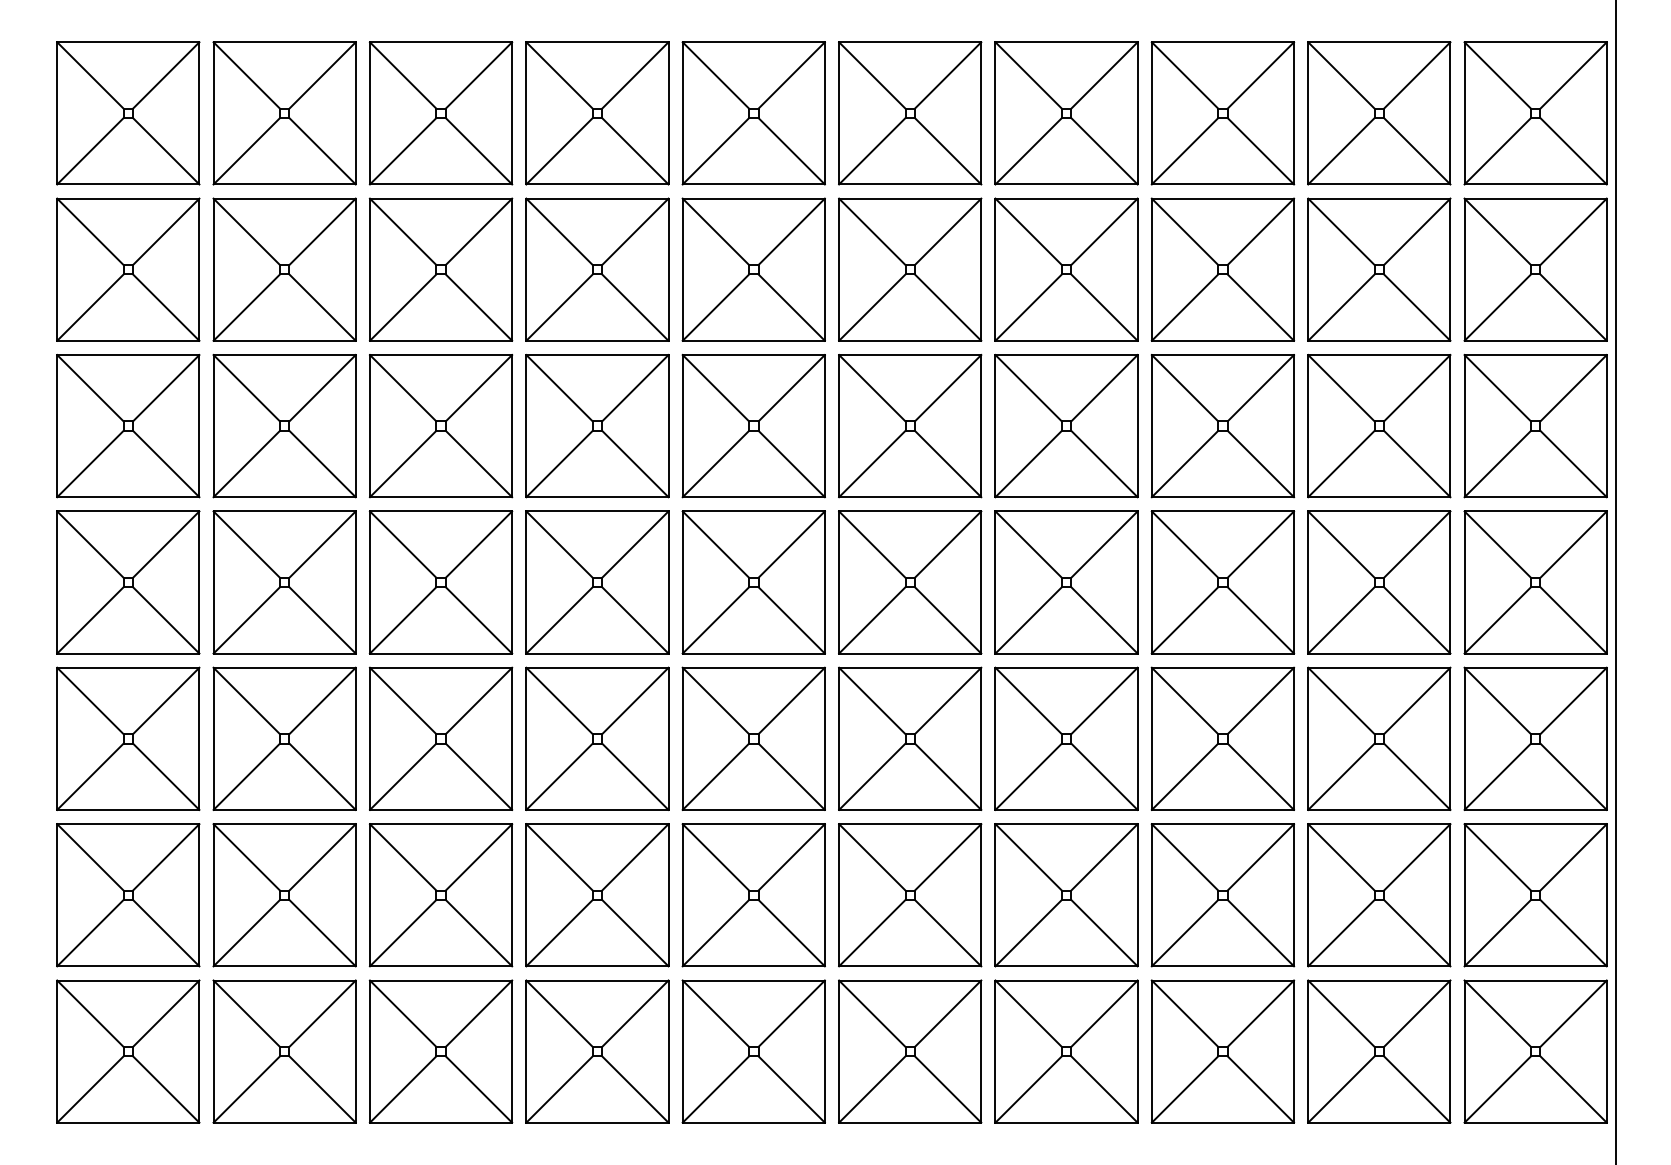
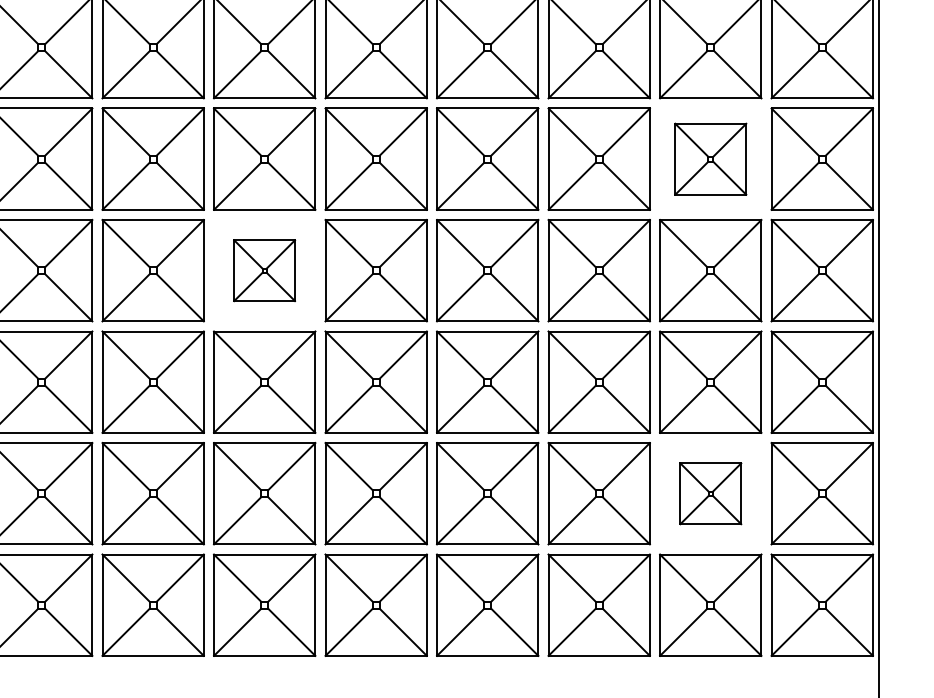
part: (1379, 426) -> (710, 159), size x0.7
part: (753, 582) -> (264, 270), size x0.6
part: (1379, 895) -> (710, 493), size x0.6

